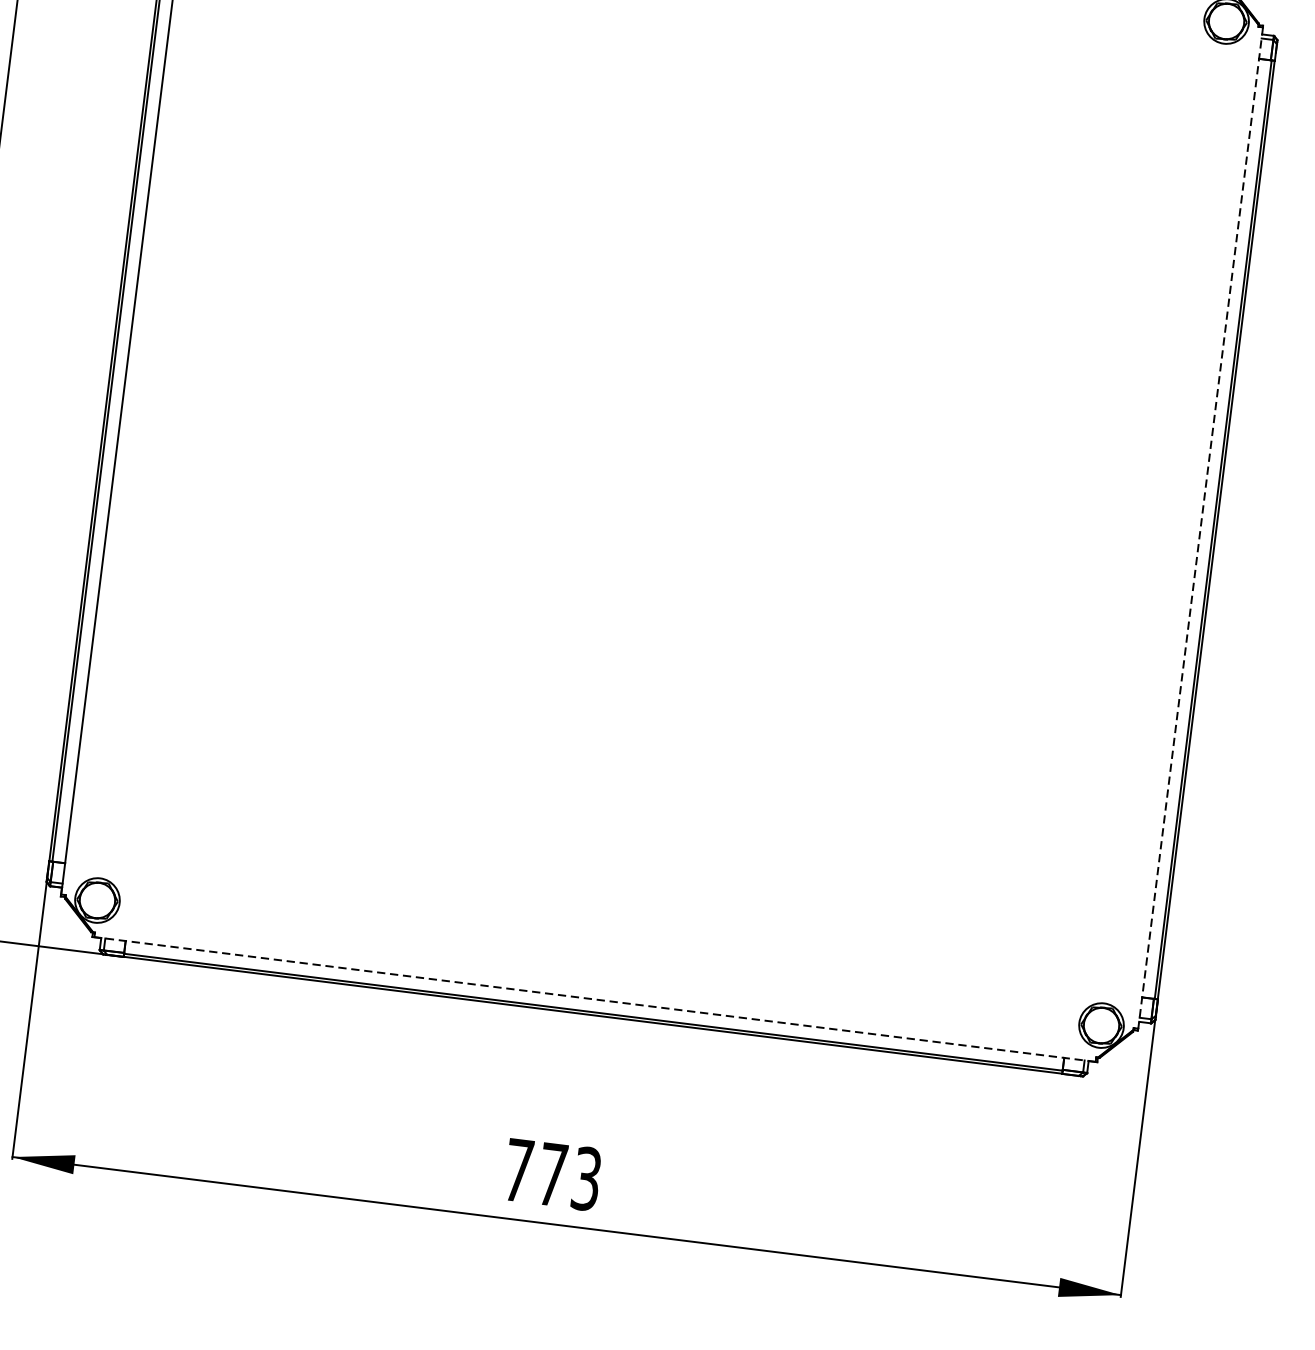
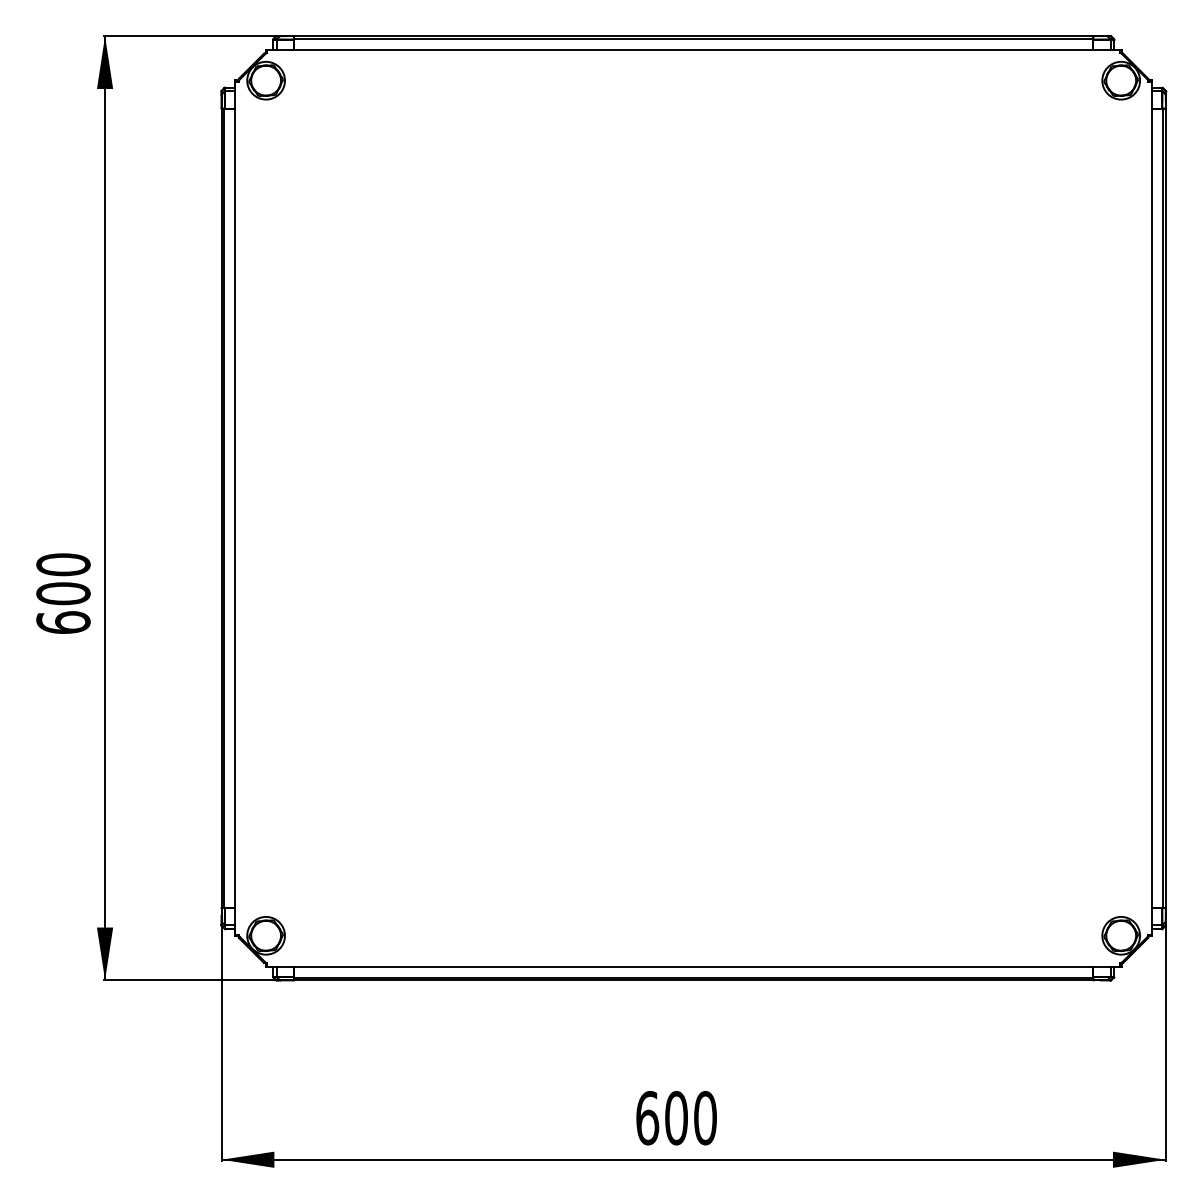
line: (1200, 528) -> (1152, 508), dashed -> solid
line: (594, 999) -> (693, 966), dashed -> solid
text: (552, 1173) -> (676, 1117), 773 -> 600

